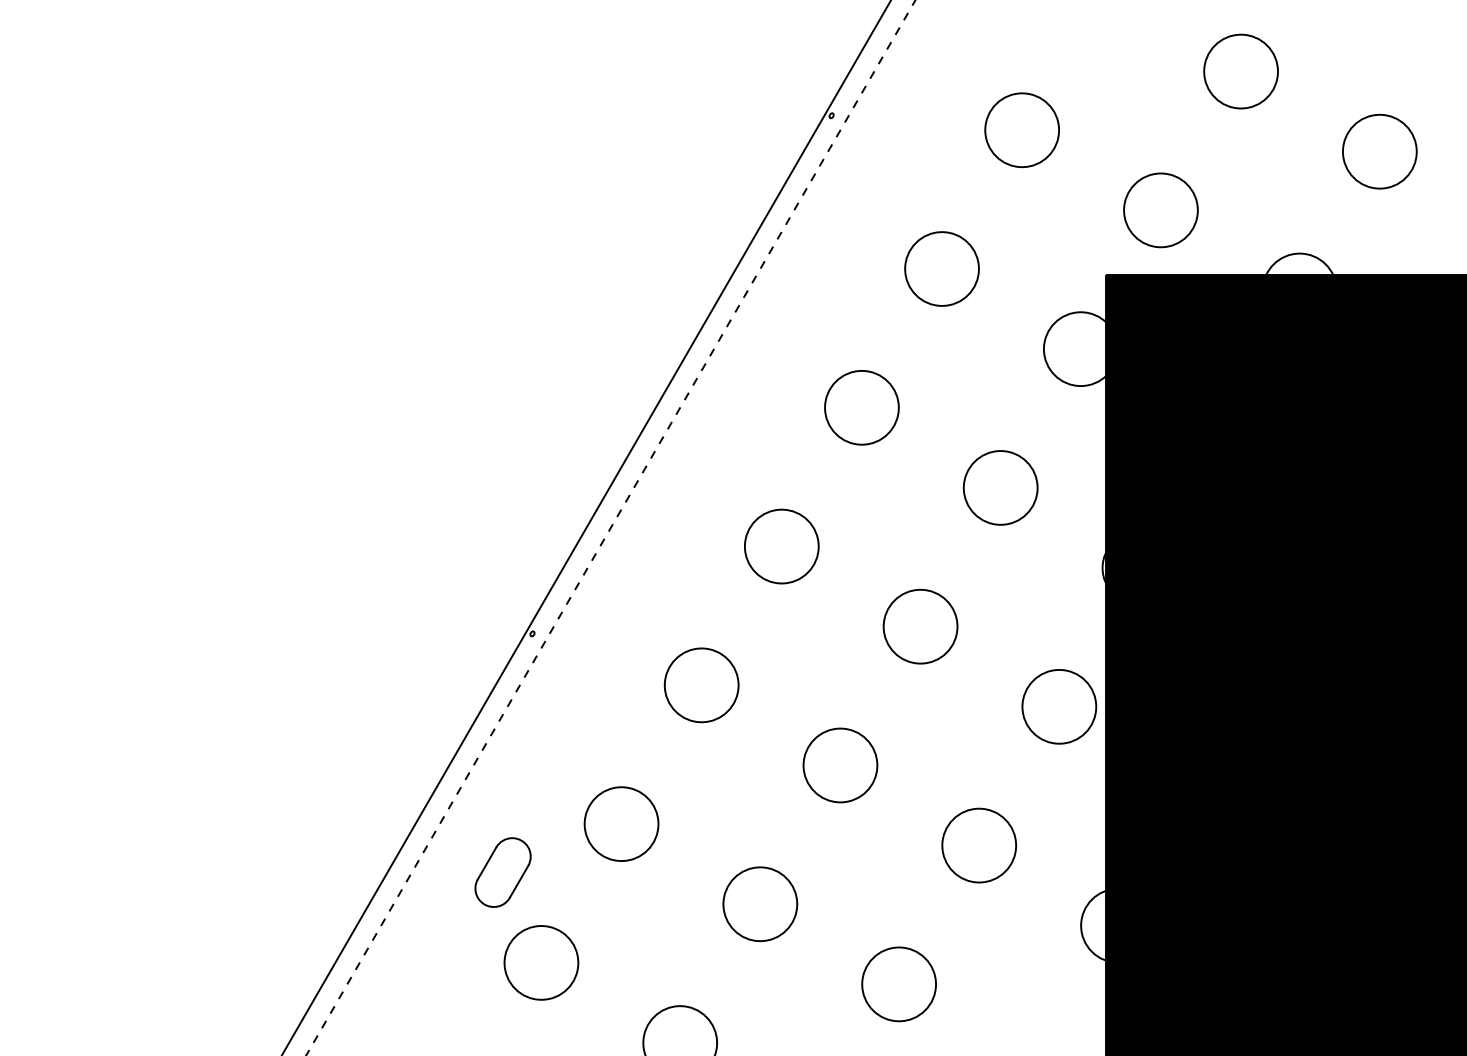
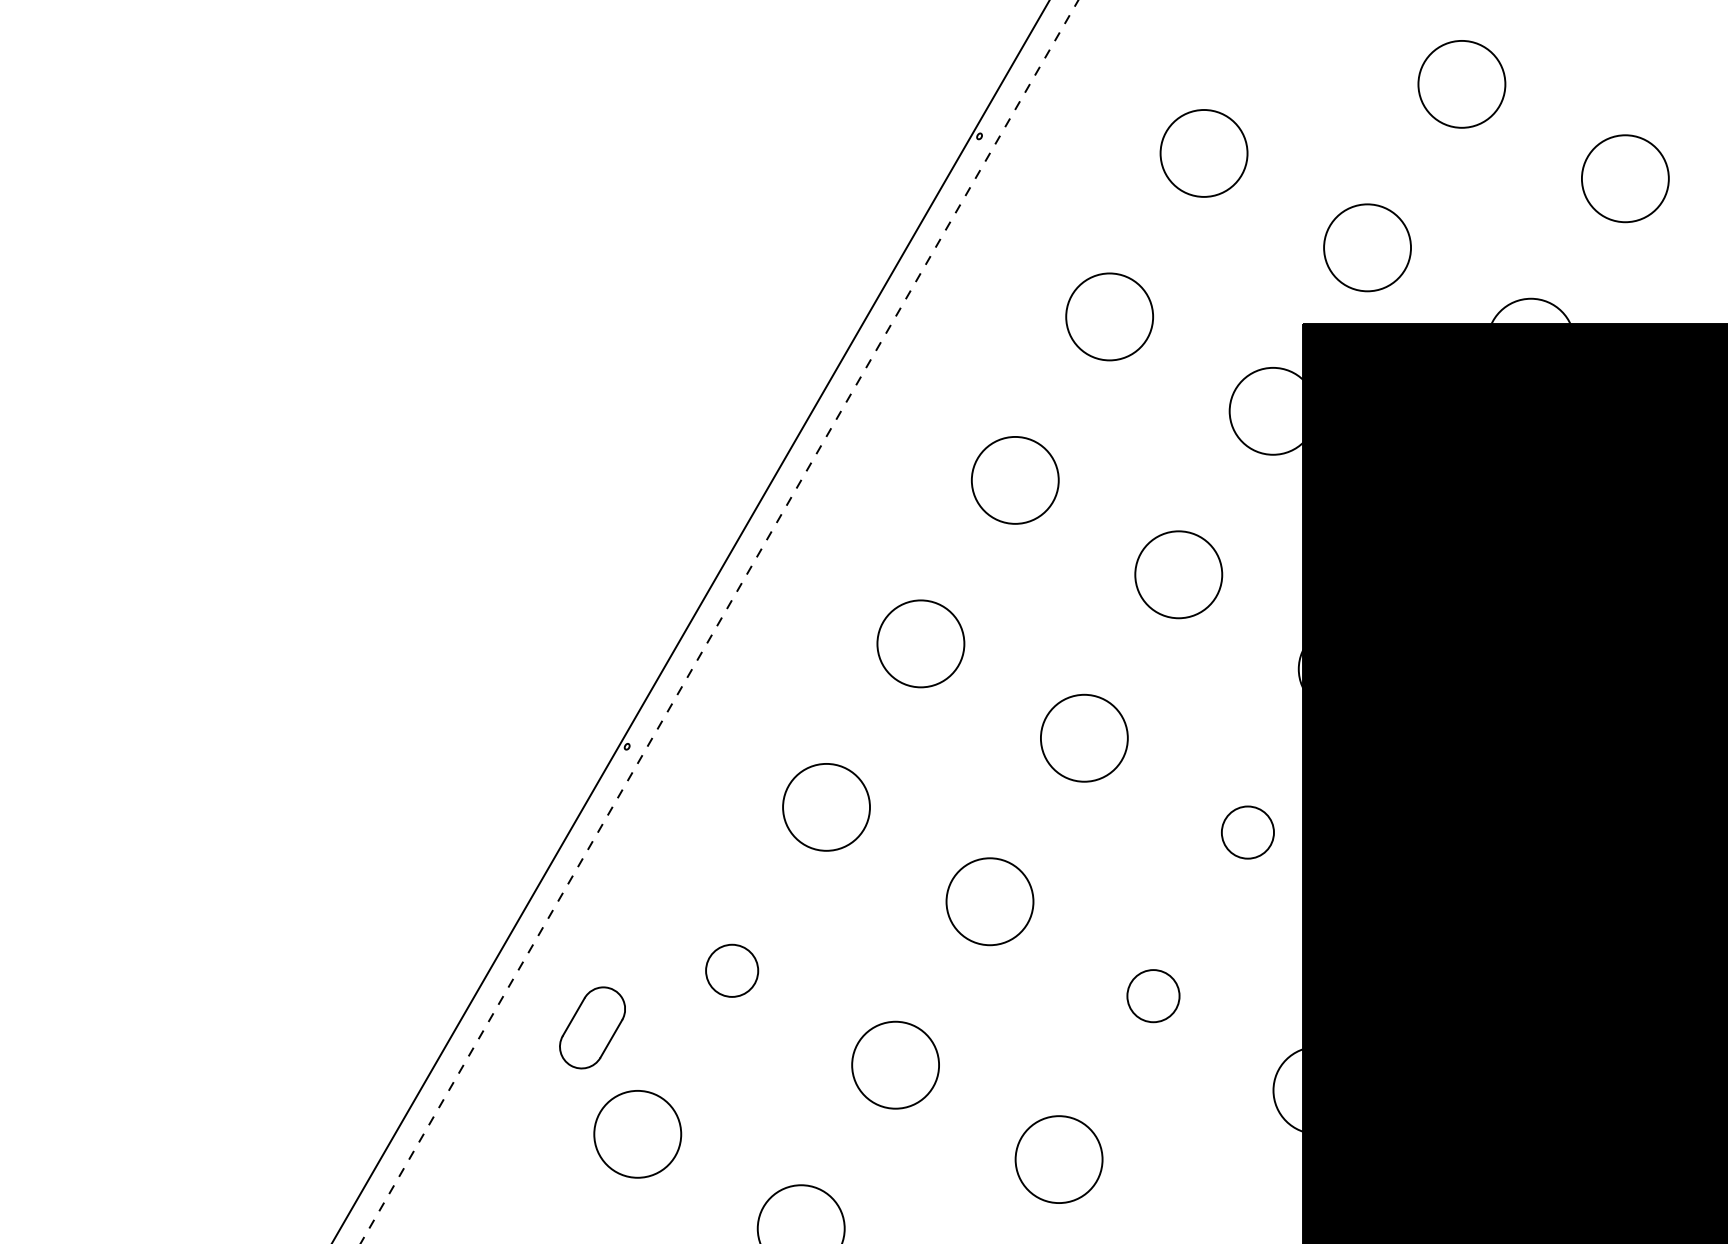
circle: (1059, 706) -> (1247, 832), size x0.6
circle: (621, 823) -> (731, 970), size x0.6
circle: (979, 845) -> (1153, 995), size x0.6

